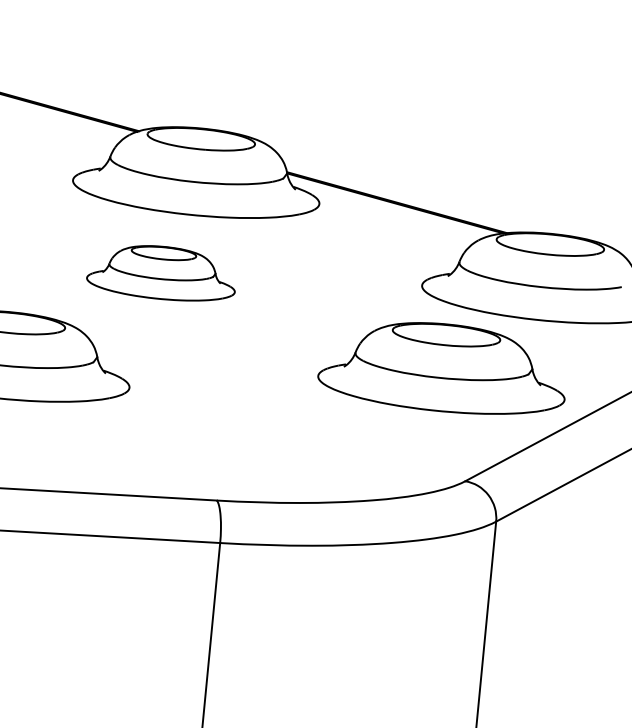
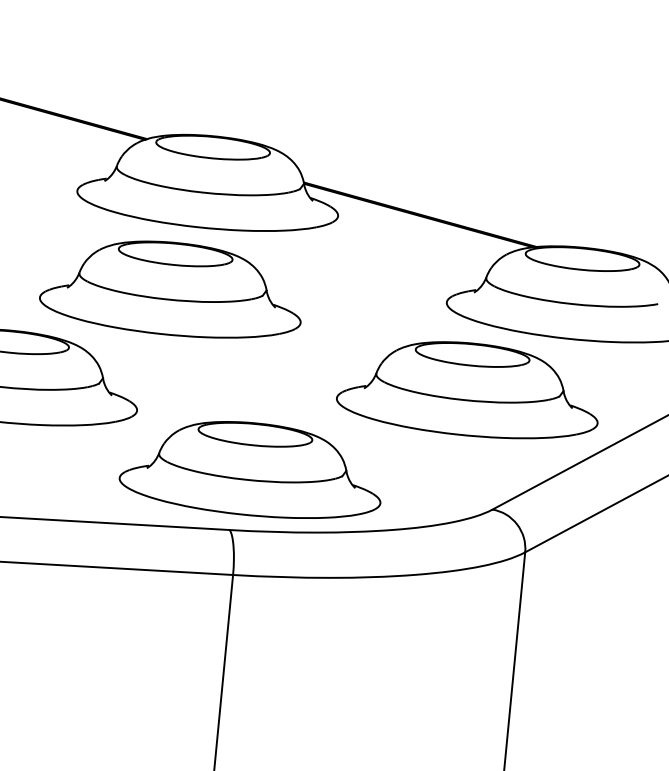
part: (161, 273) -> (170, 289), size x1.67
part: (235, 443) -> (249, 469), added

